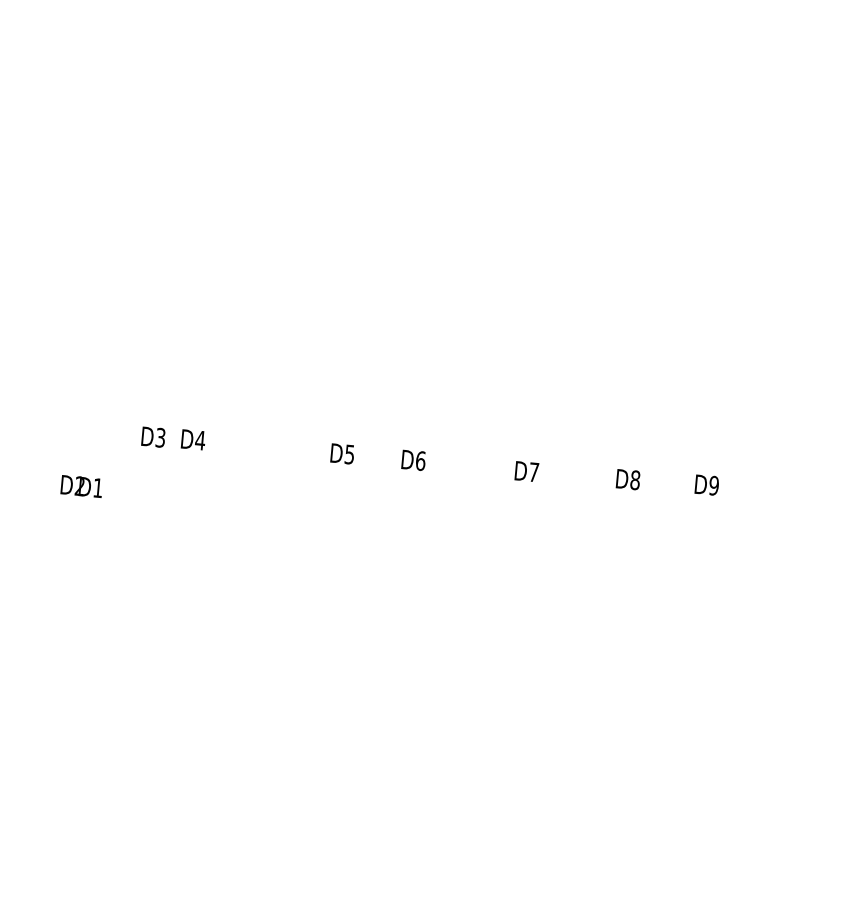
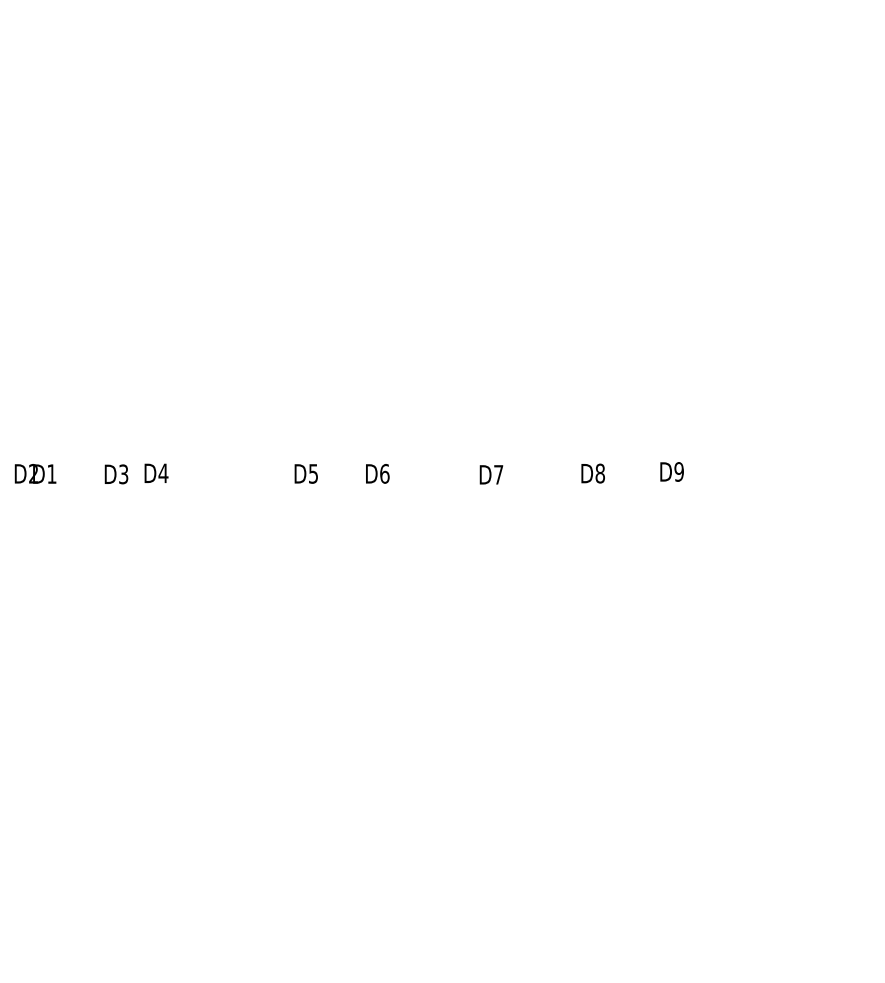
text: (81, 486) -> (35, 473), moved

